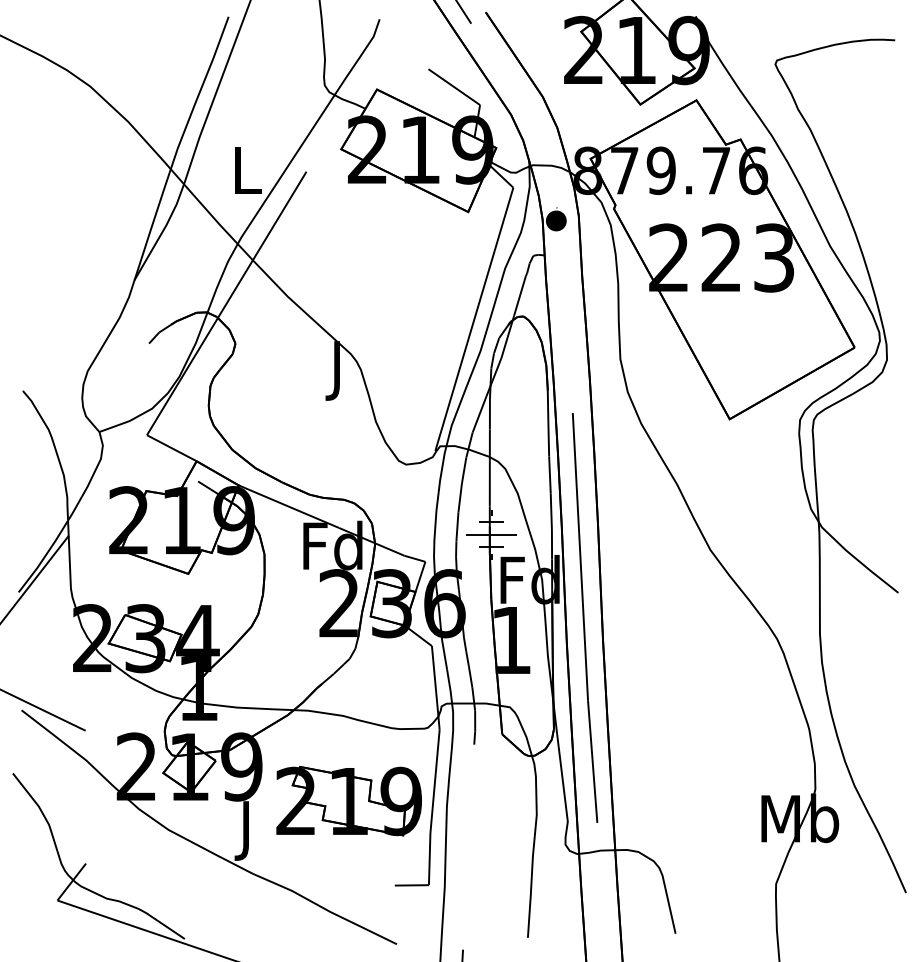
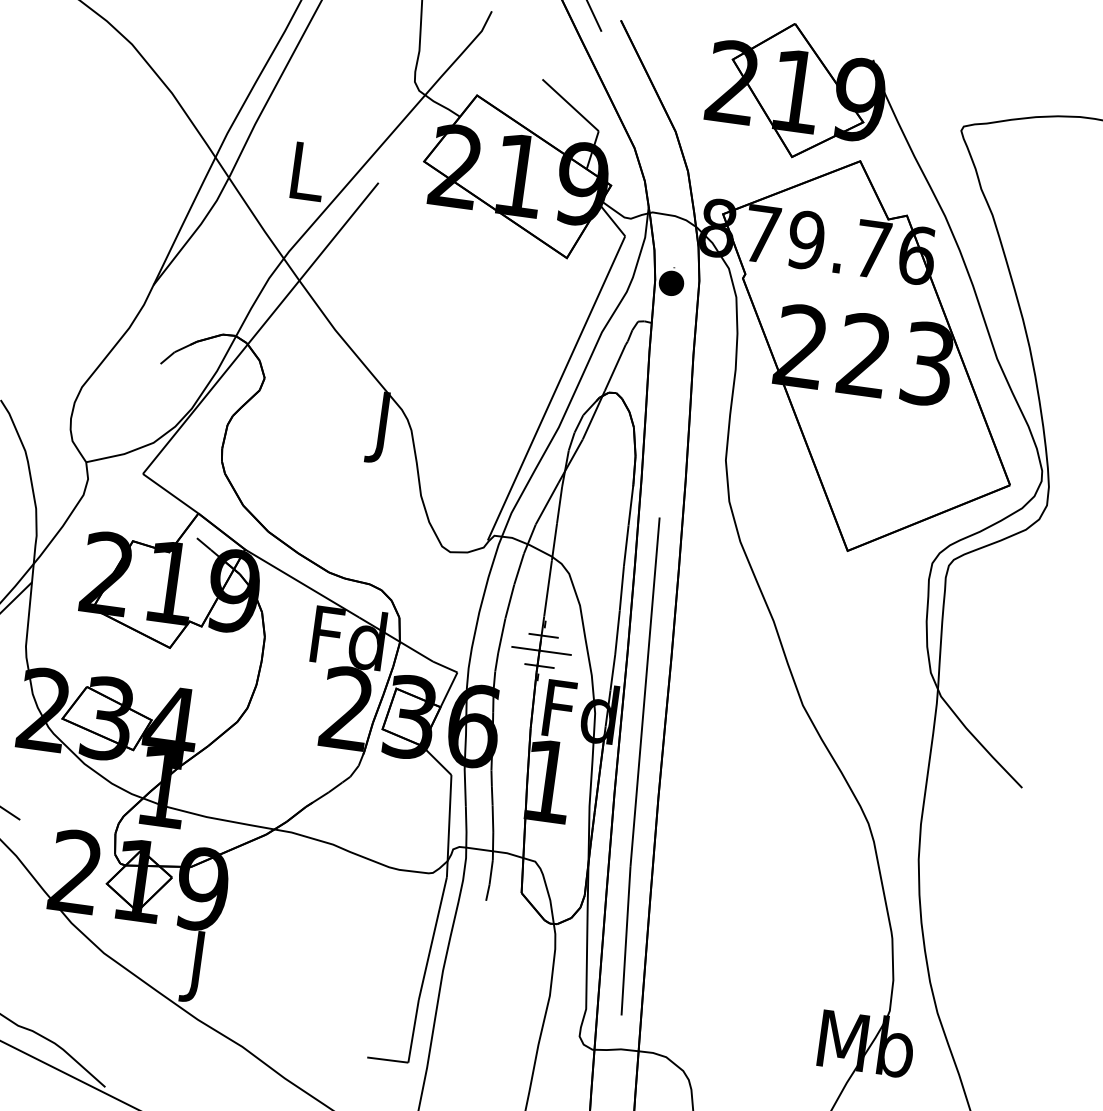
part: (348, 800) -> (325, 947), removed

